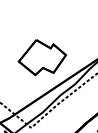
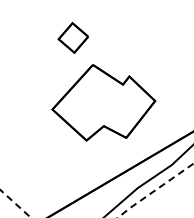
part: (26, 28) -> (72, 38), added

